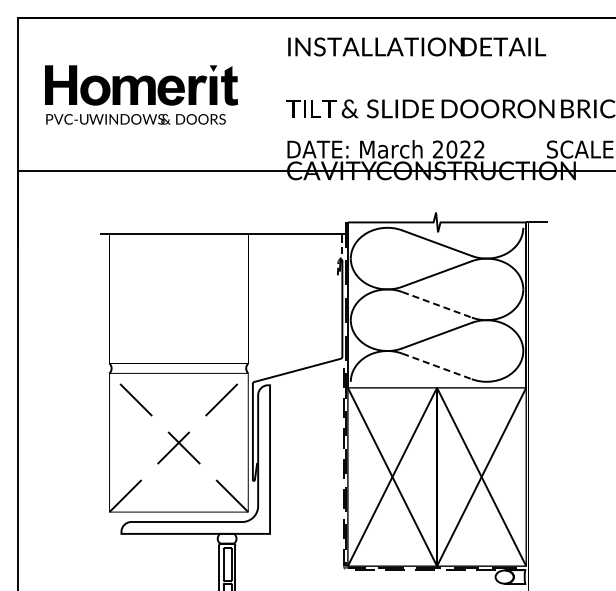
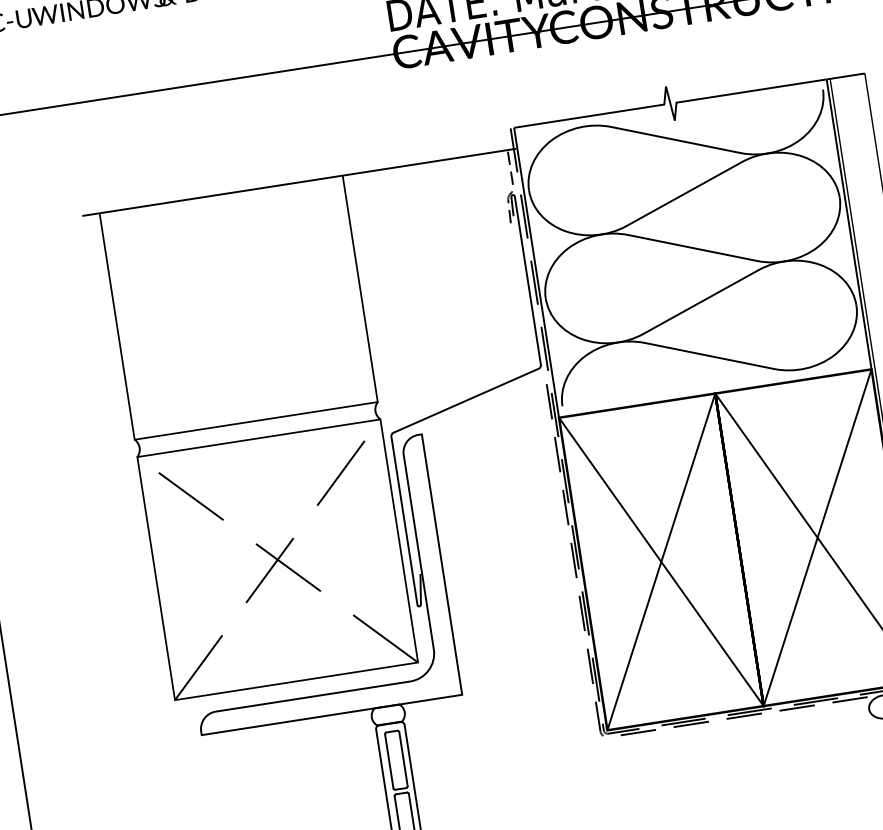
line: (437, 304) -> (693, 247), dashed -> solid
line: (437, 366) -> (710, 356), dashed -> solid

